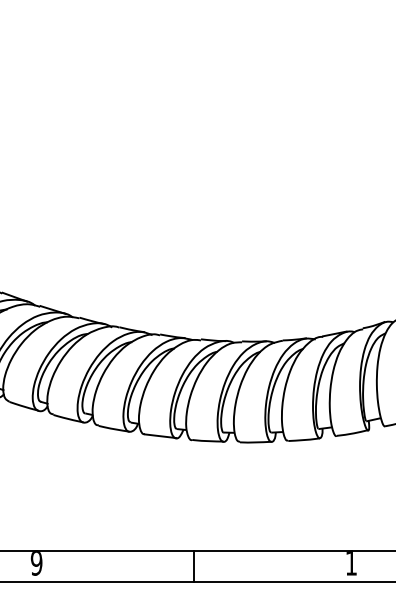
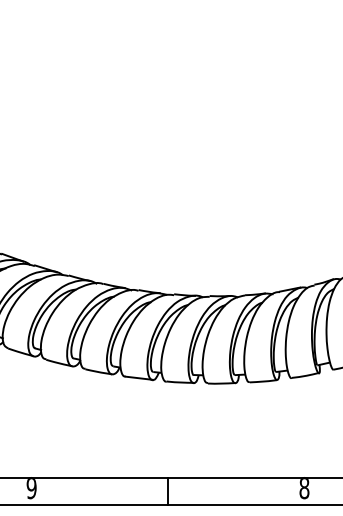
text: (351, 564) -> (304, 489), 1 -> 8

